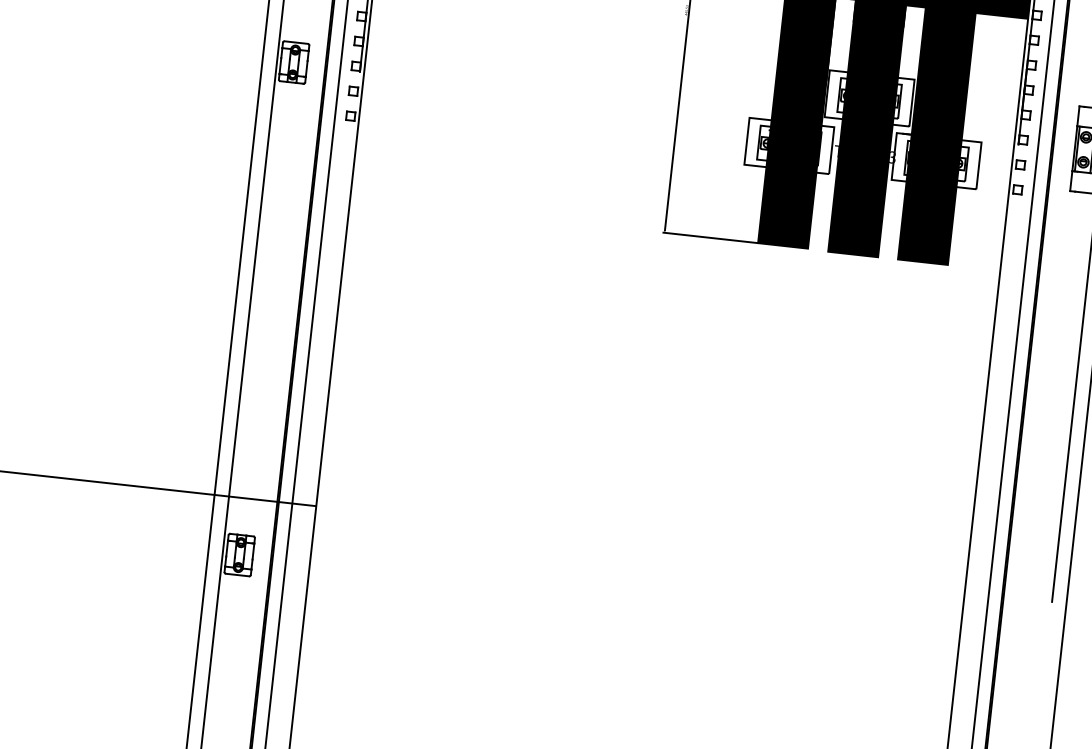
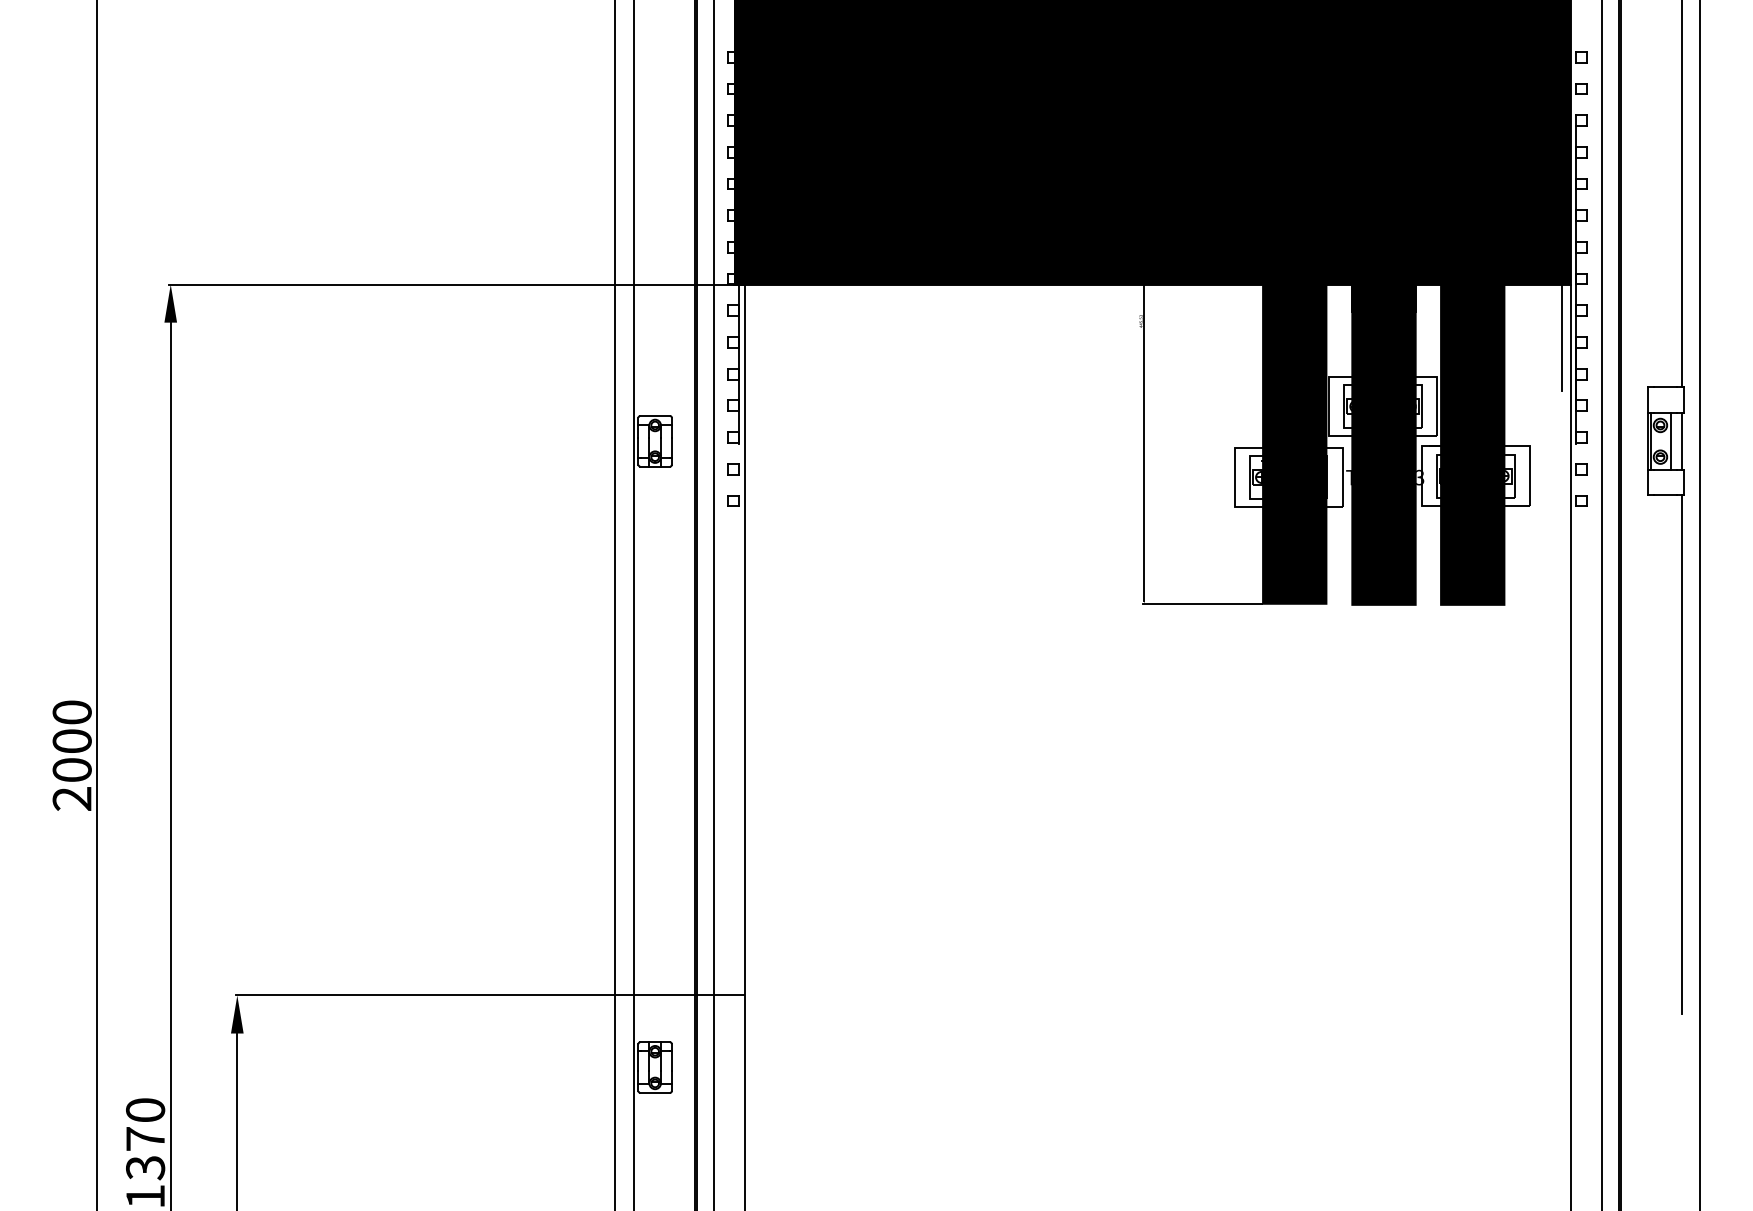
line: (1016, 58) -> (1562, 335), added

